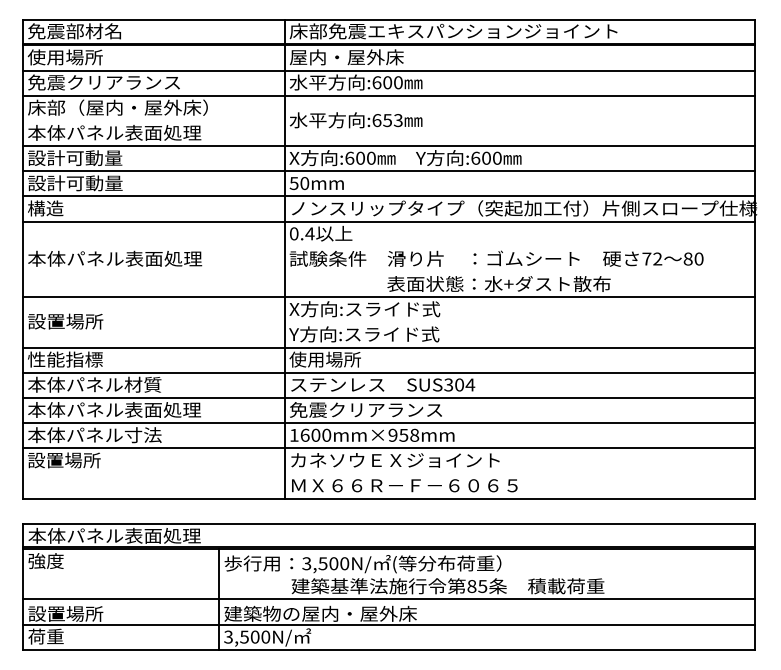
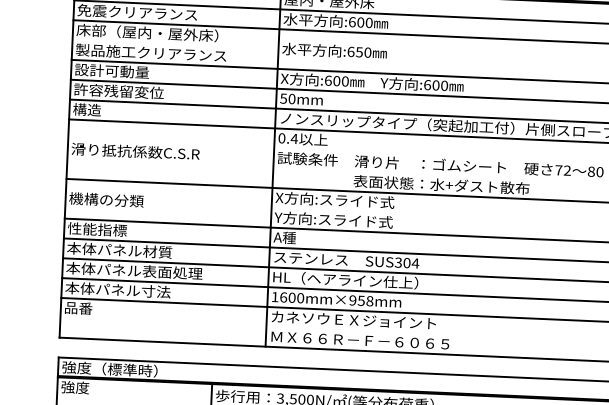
text: (397, 120) -> (367, 52), :653 -> :650
text: (123, 132) -> (151, 52), 本体パネル表面処理 -> 製品施工クリアランス
text: (87, 183) -> (120, 91), 設計可動量 -> 許容残留変位
text: (115, 258) -> (140, 151), 本体パネル表面処理 -> 滑り抵抗係数C.S.R
text: (75, 321) -> (106, 199), 設置場所 -> 機構の分類
text: (324, 359) -> (301, 238), 使用場所 -> A種
text: (382, 409) -> (345, 279), 免震クリアランス -> HL（ヘアライン仕上）
text: (64, 460) -> (93, 308), 設置場所 -> 品番
text: (114, 535) -> (130, 369), 本体パネル表面処理 -> 強度（標準時）

